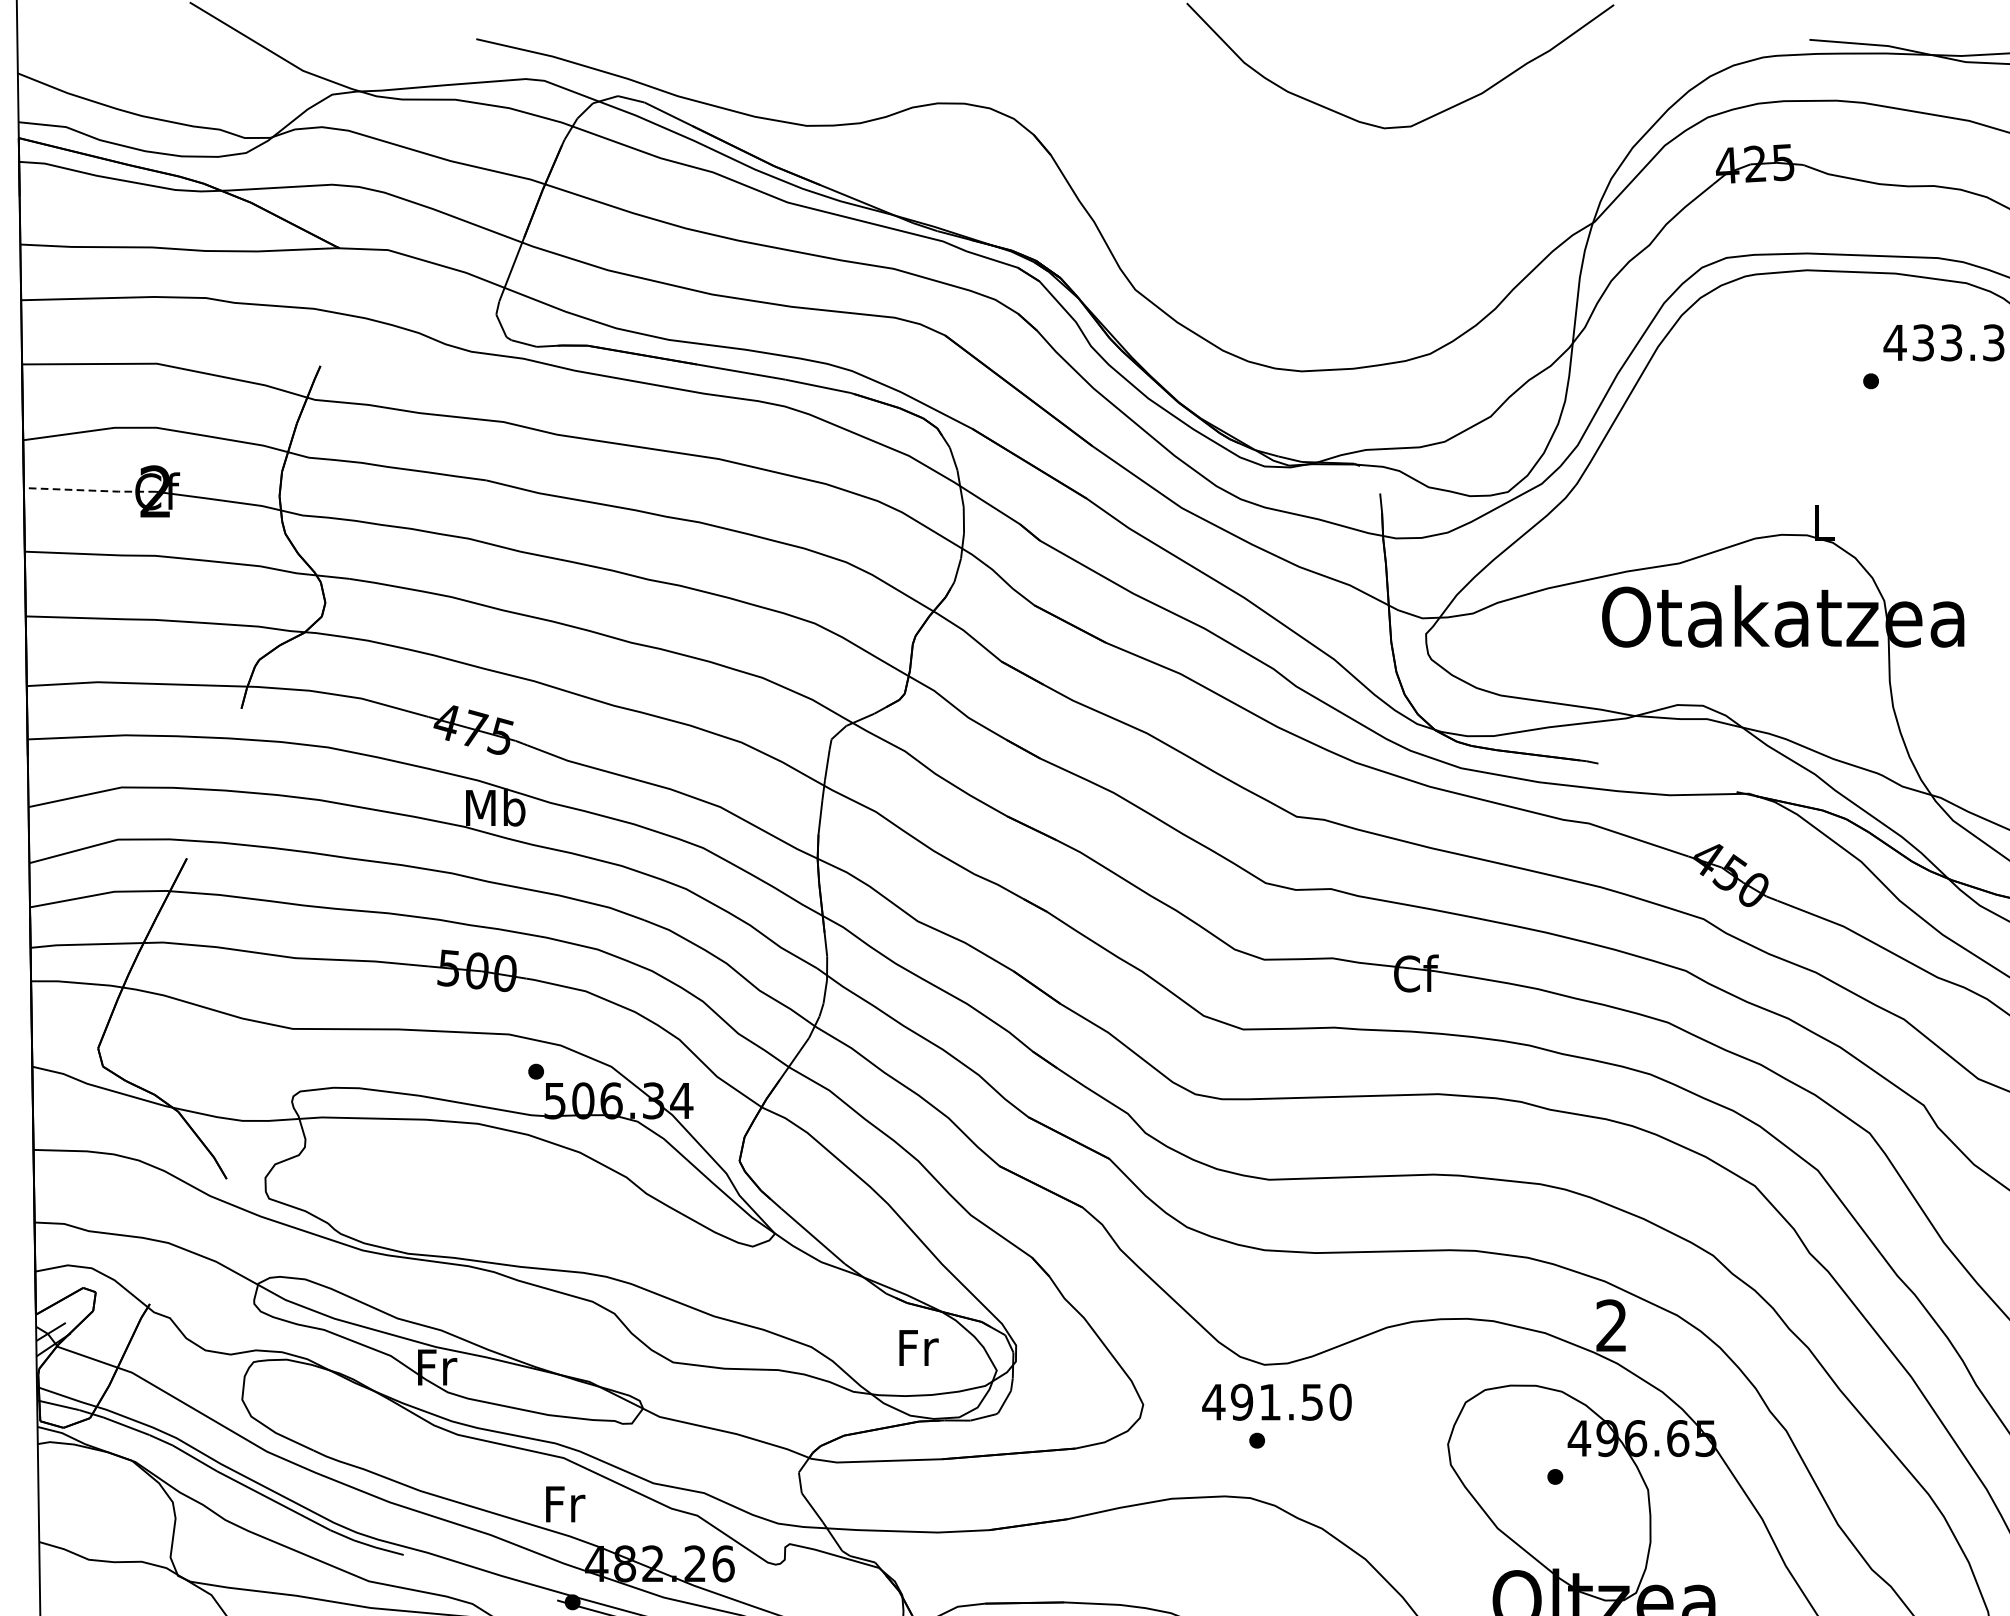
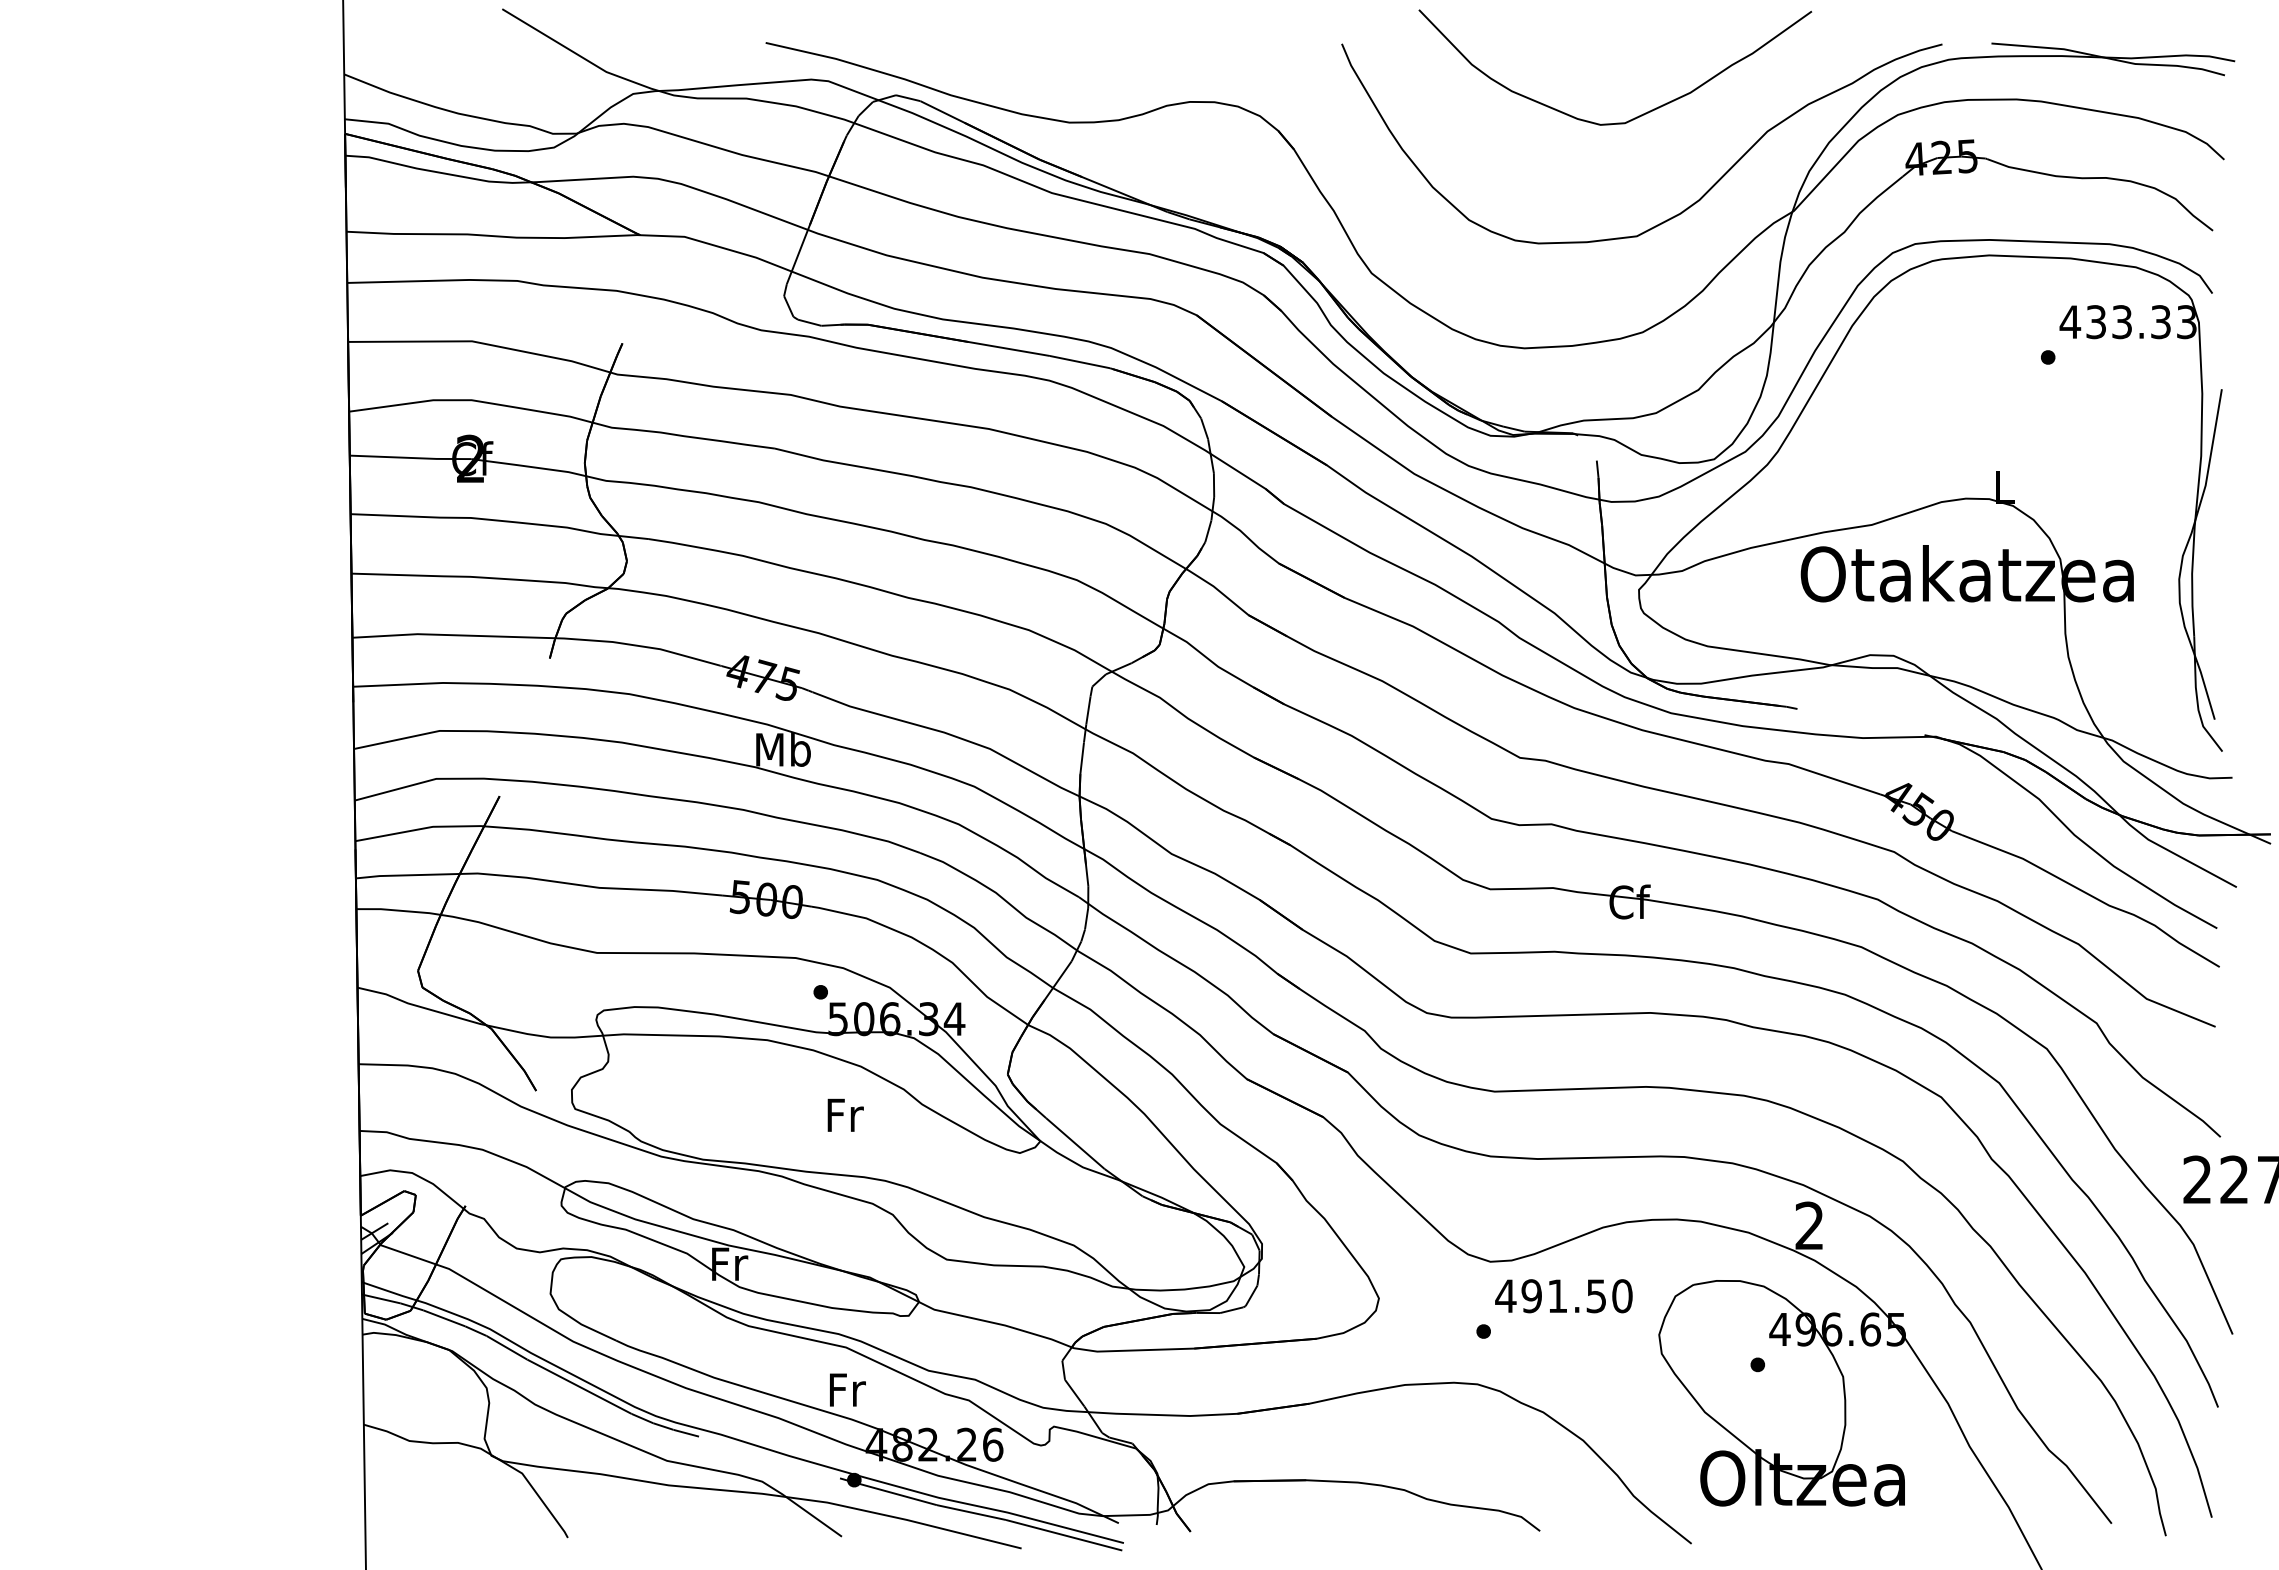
curve: (1476, 219) -> (1685, 208), added
line: (89, 490) -> (410, 457), dashed -> solid
text: (918, 1347) -> (845, 1114), moved
text: (1276, 1402) -> (1563, 1296), moved

